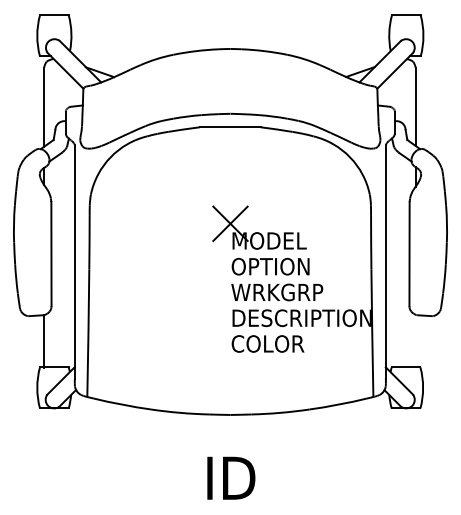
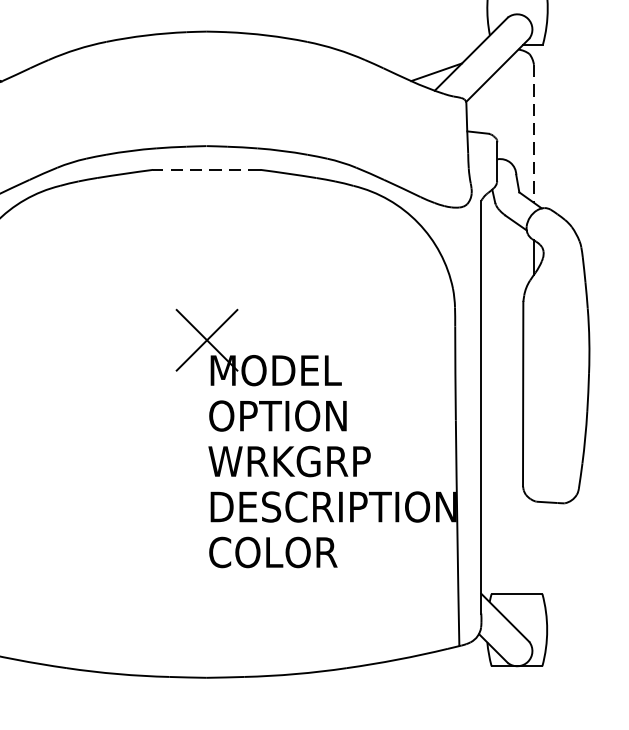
line: (415, 107) -> (533, 134), solid -> dashed
line: (229, 127) -> (205, 170), solid -> dashed

